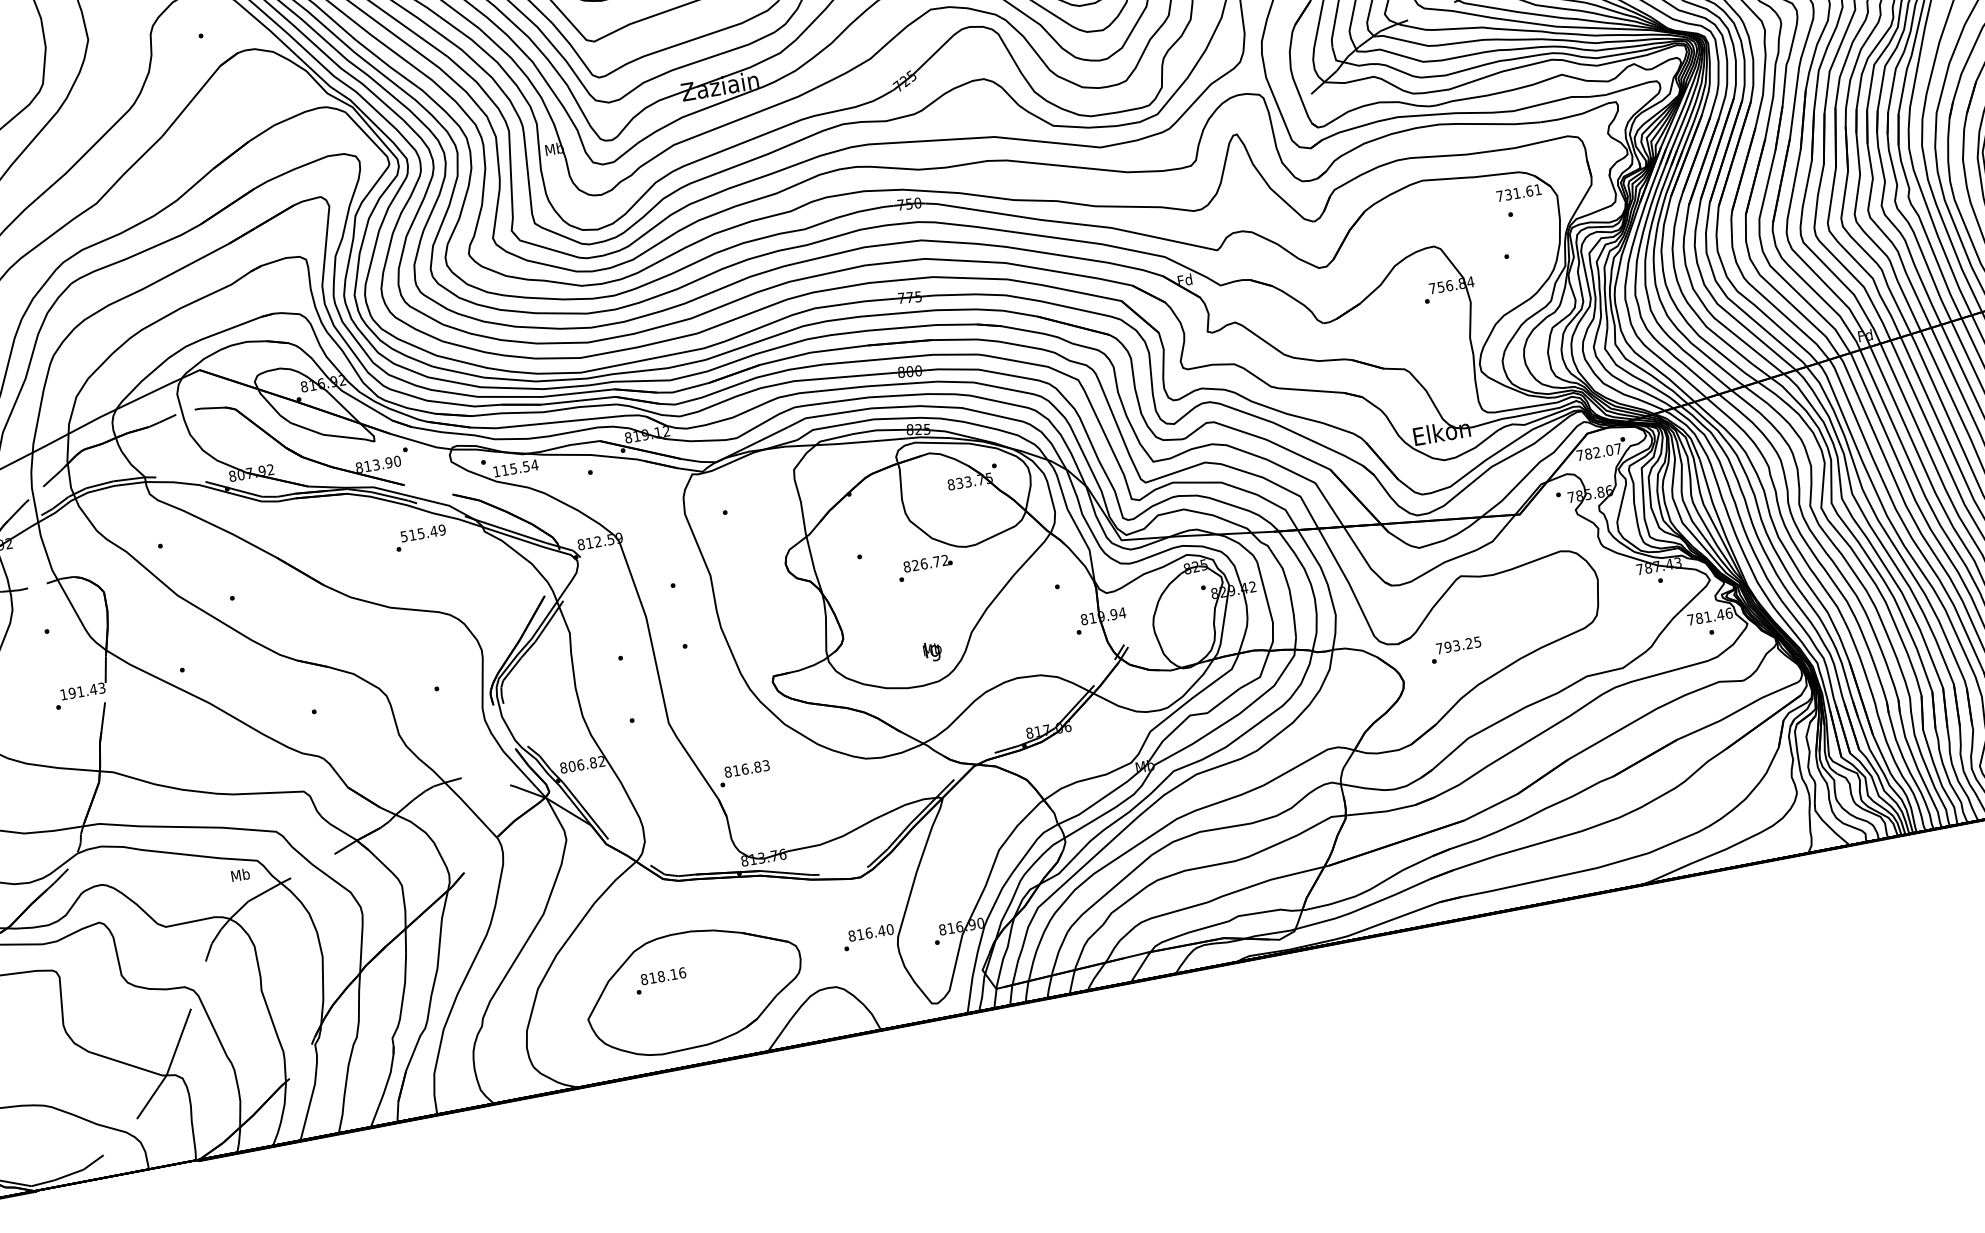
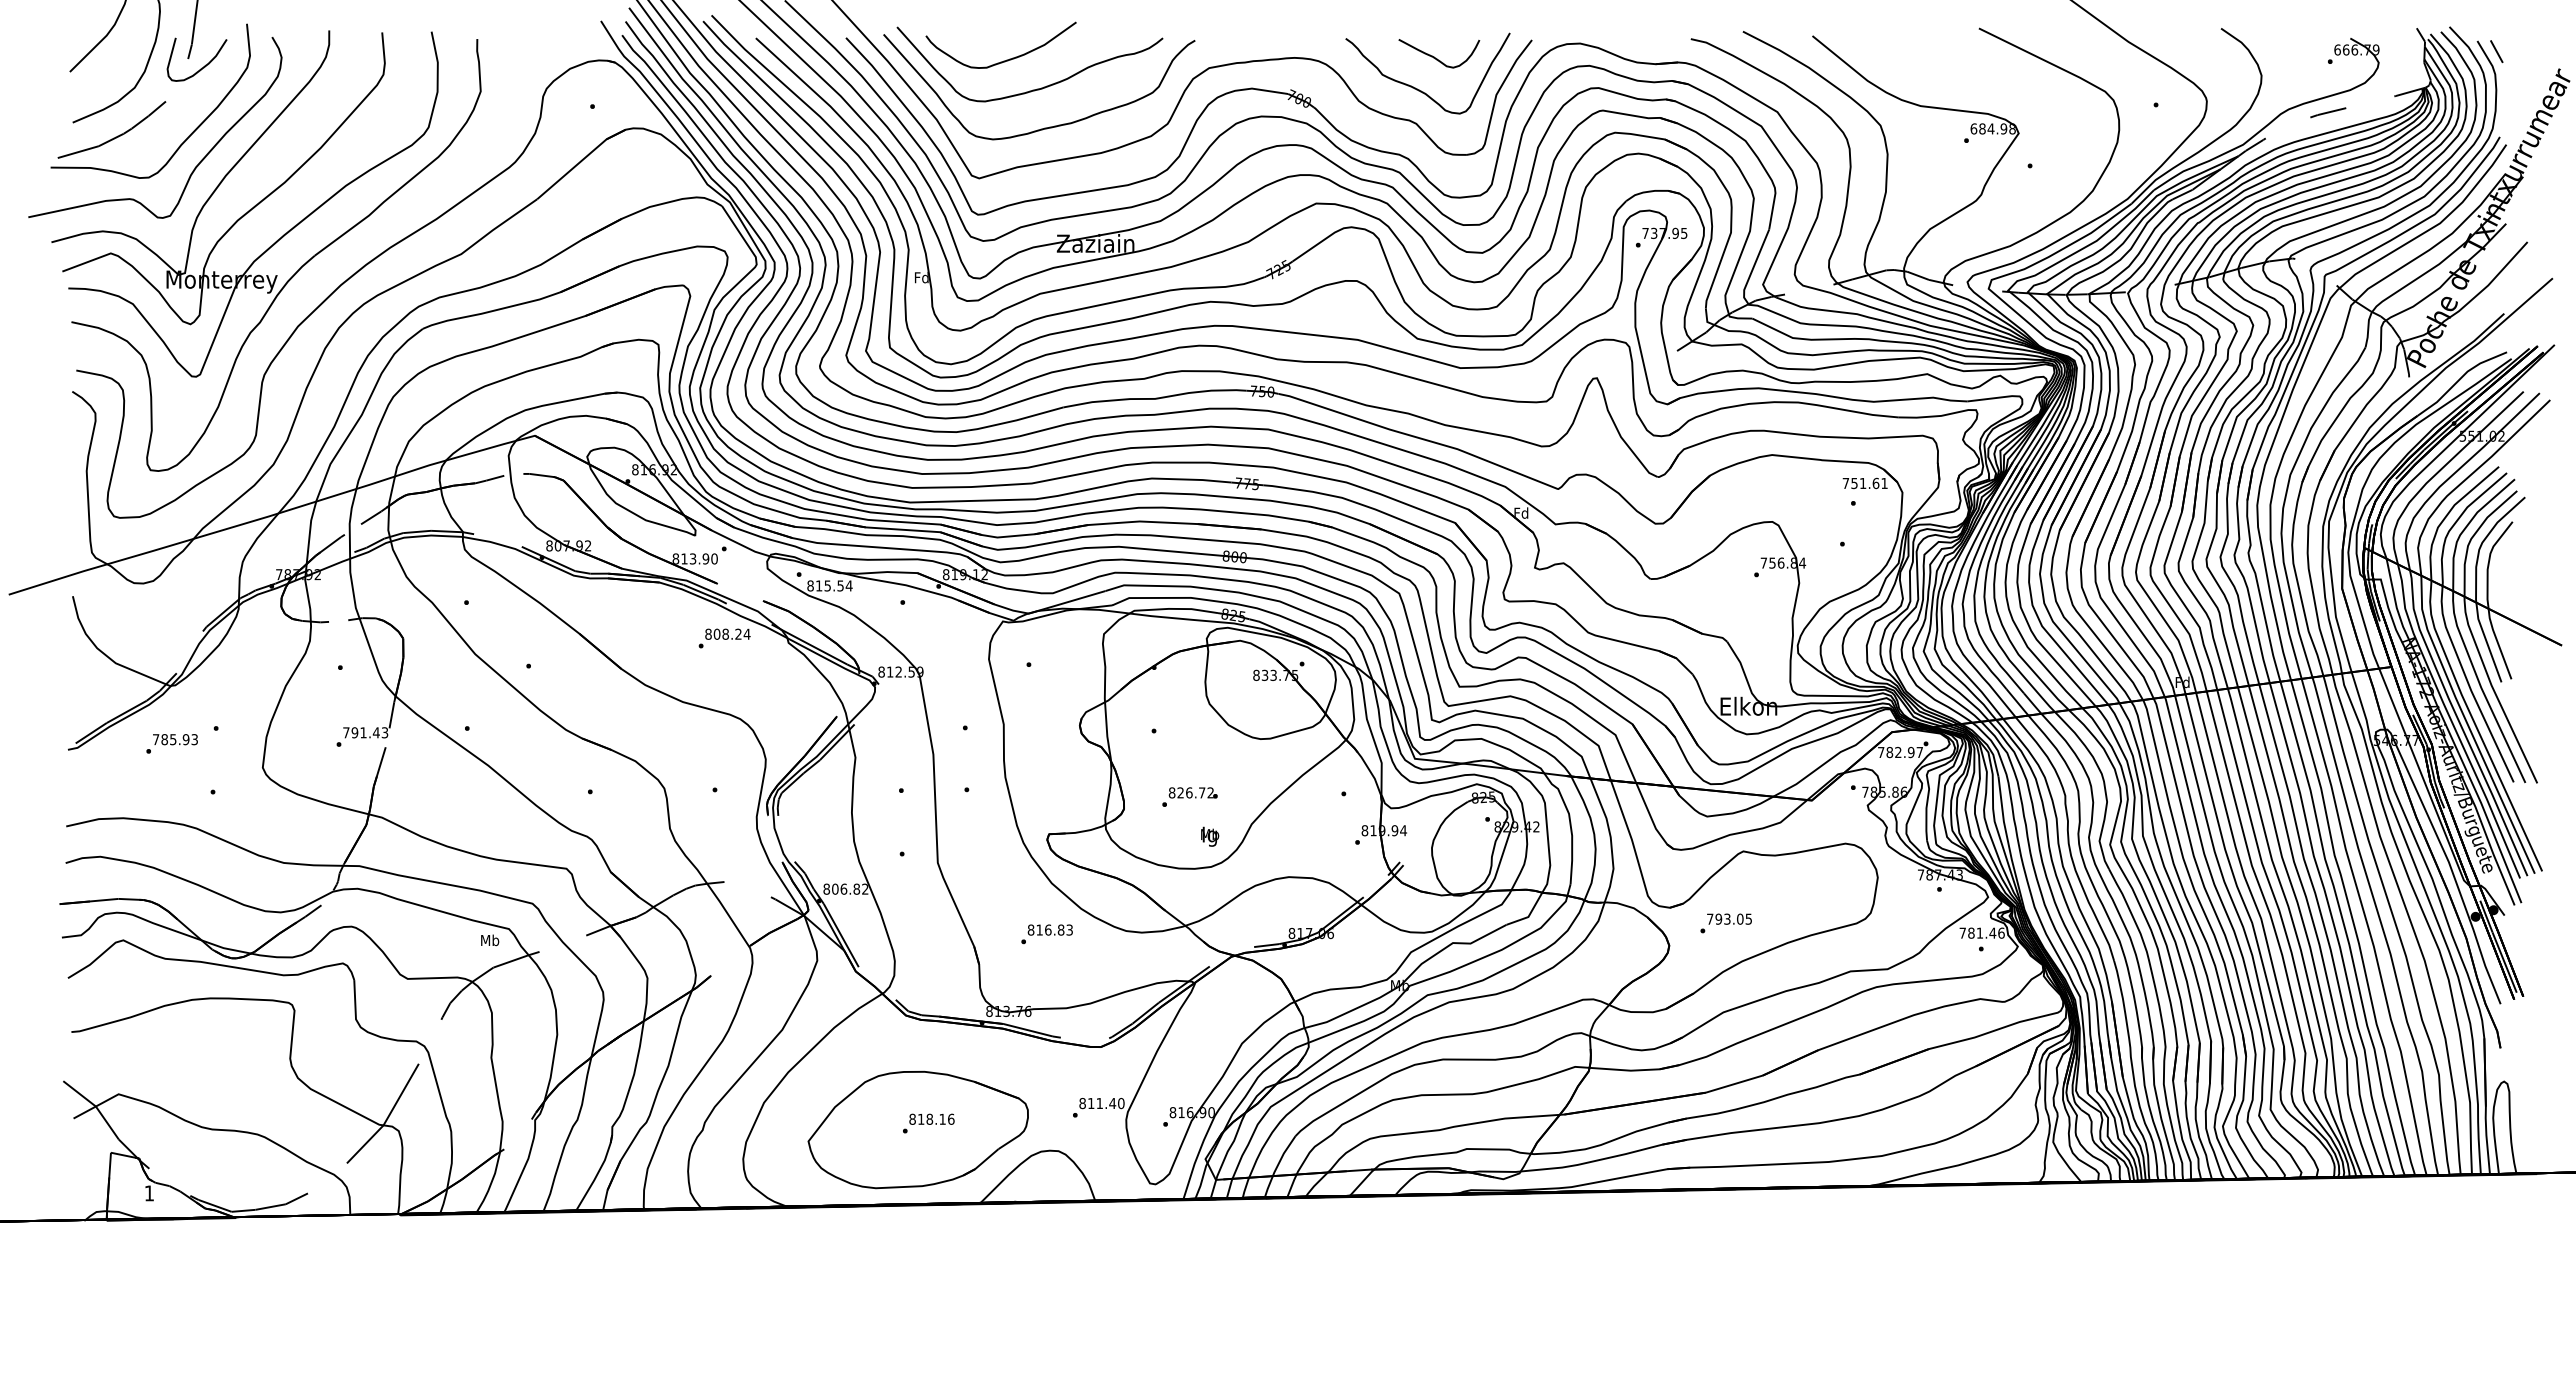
text: (554, 149) -> (921, 277), Mb -> Fd
text: (1508, 193) -> (1854, 482), 731.61 -> 751.61
text: (1608, 450) -> (1910, 752), 782.07 -> 782.97
text: (496, 471) -> (810, 585), 115.54 -> 815.54
text: (422, 532) -> (727, 633), 515.49 -> 808.24
text: (924, 567) -> (1189, 796), moved
text: (1469, 642) -> (1740, 918), 793.25 -> 793.05
text: (63, 694) -> (346, 732), 191.43 -> 791.43
text: (744, 773) -> (1046, 934), moved
text: (868, 933) -> (1099, 1103), 816.40 -> 811.40
text: (660, 980) -> (928, 1123), moved

